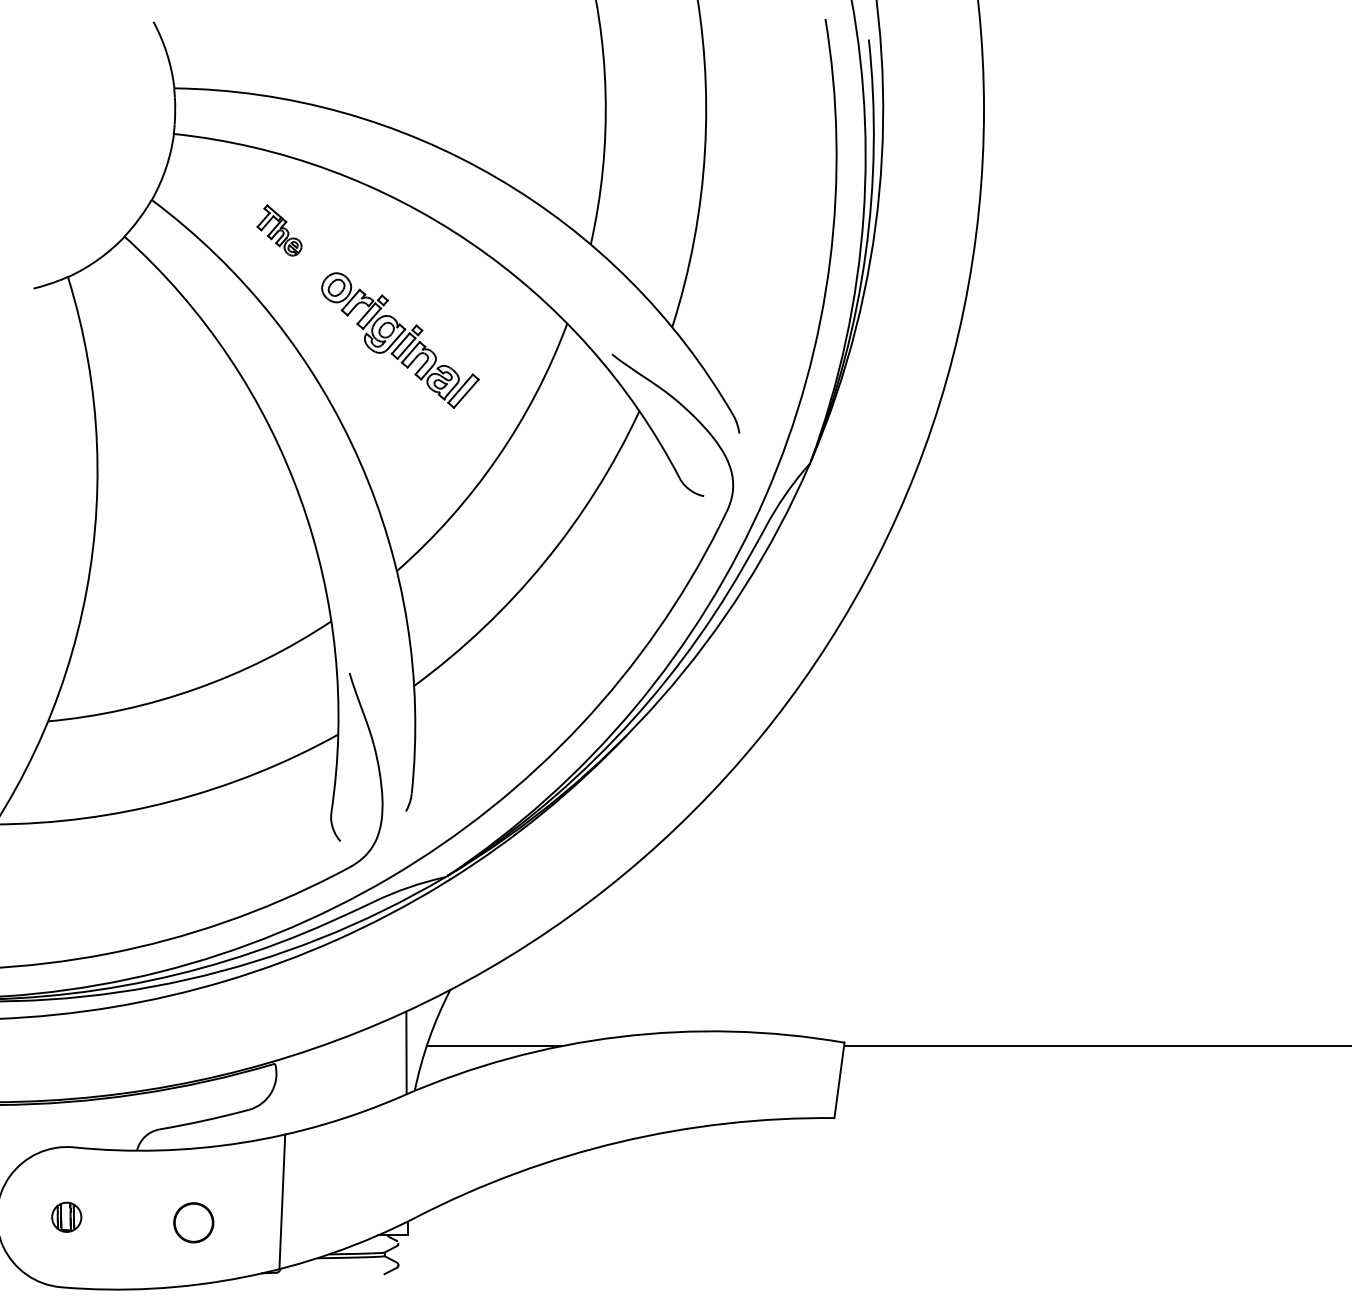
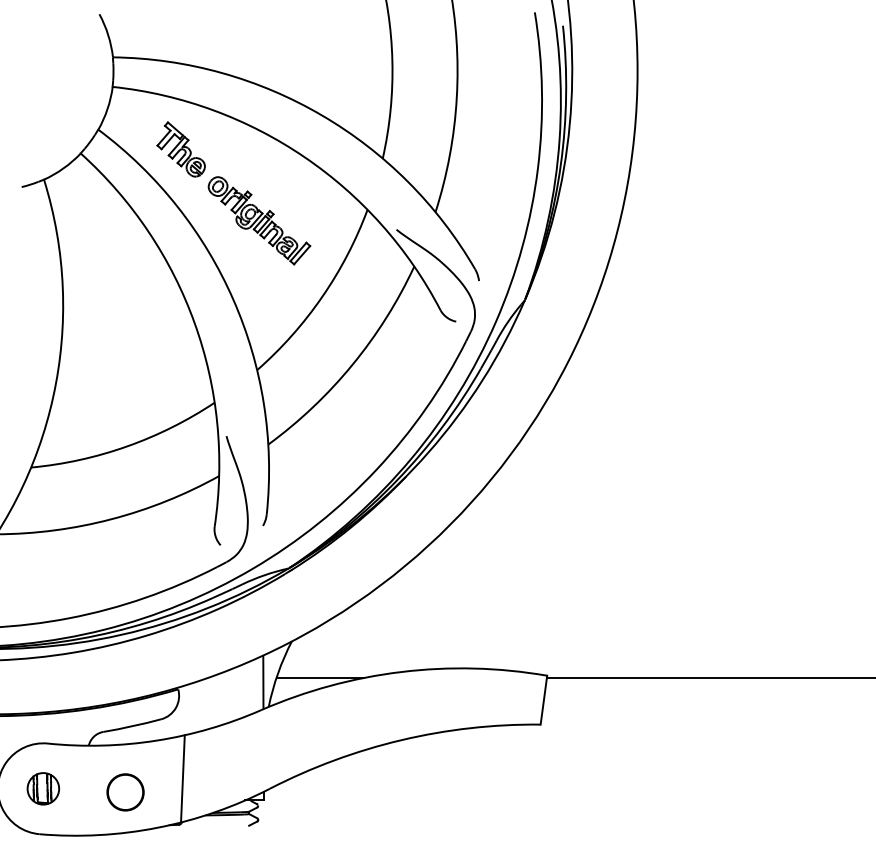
part: (278, 230) -> (180, 149), size x1.67
part: (65, 1216) -> (42, 788), size x1.67
circle: (193, 1222) -> (125, 792), size x1.43

